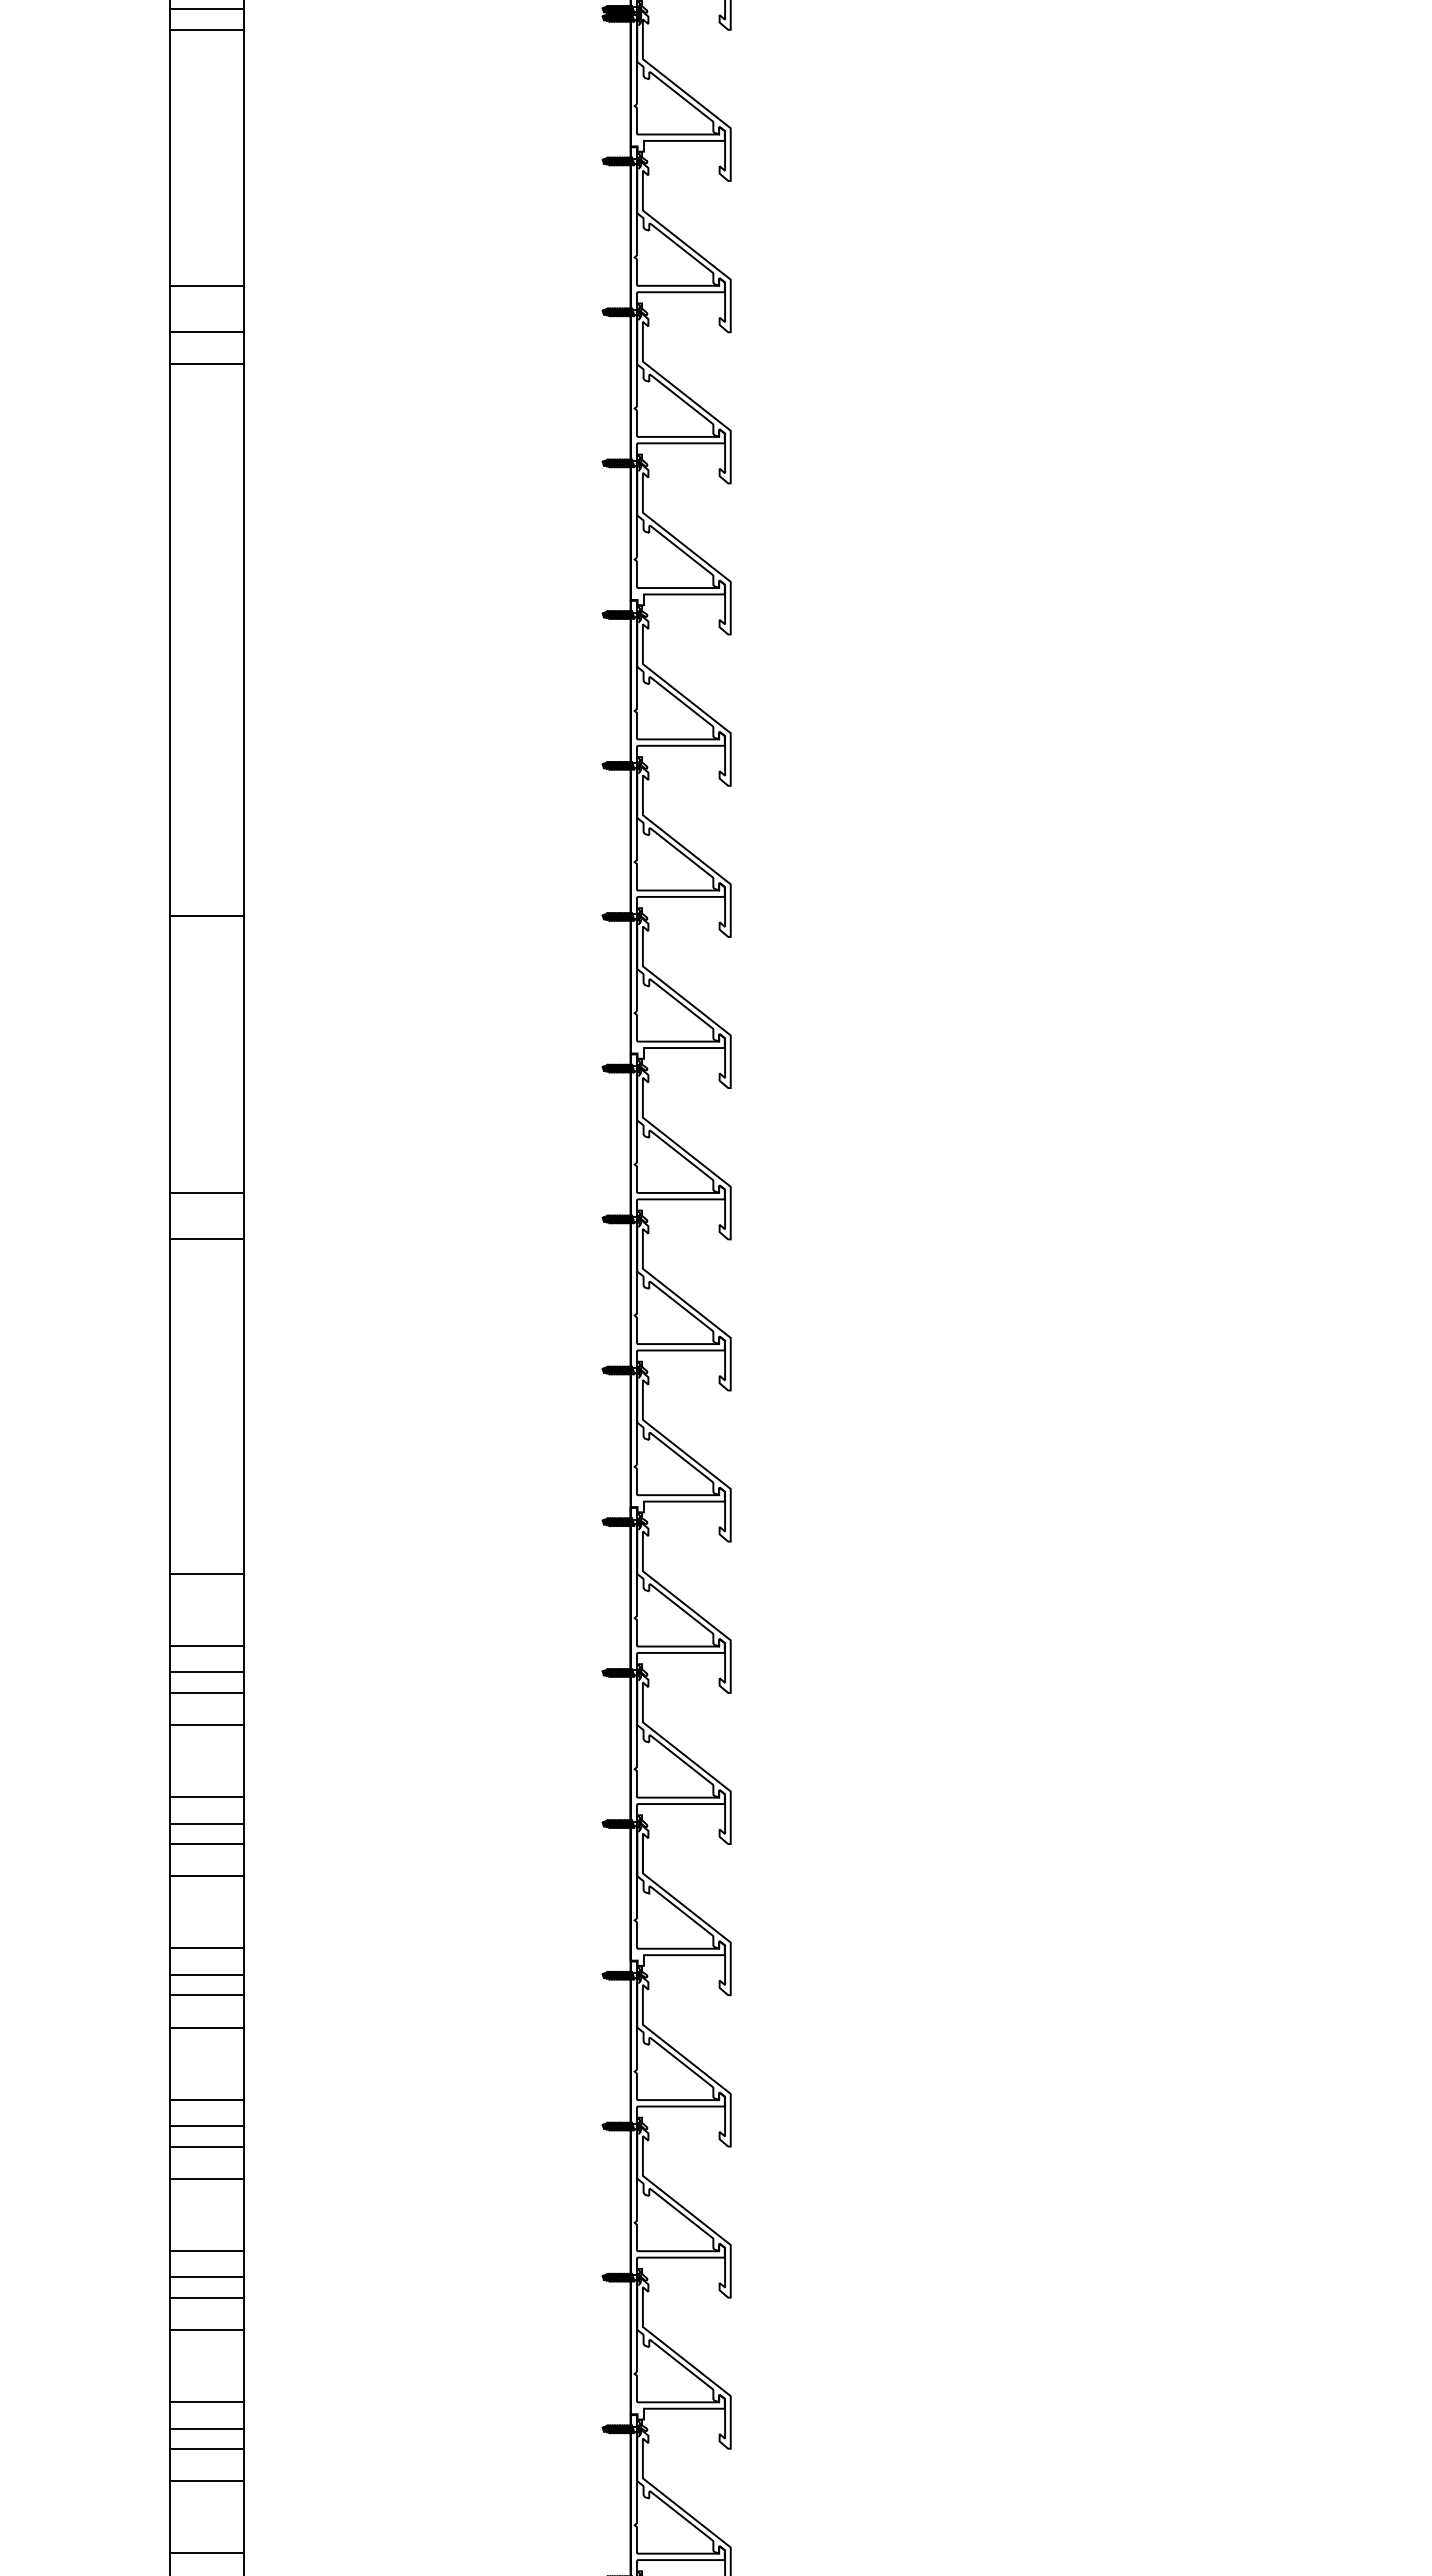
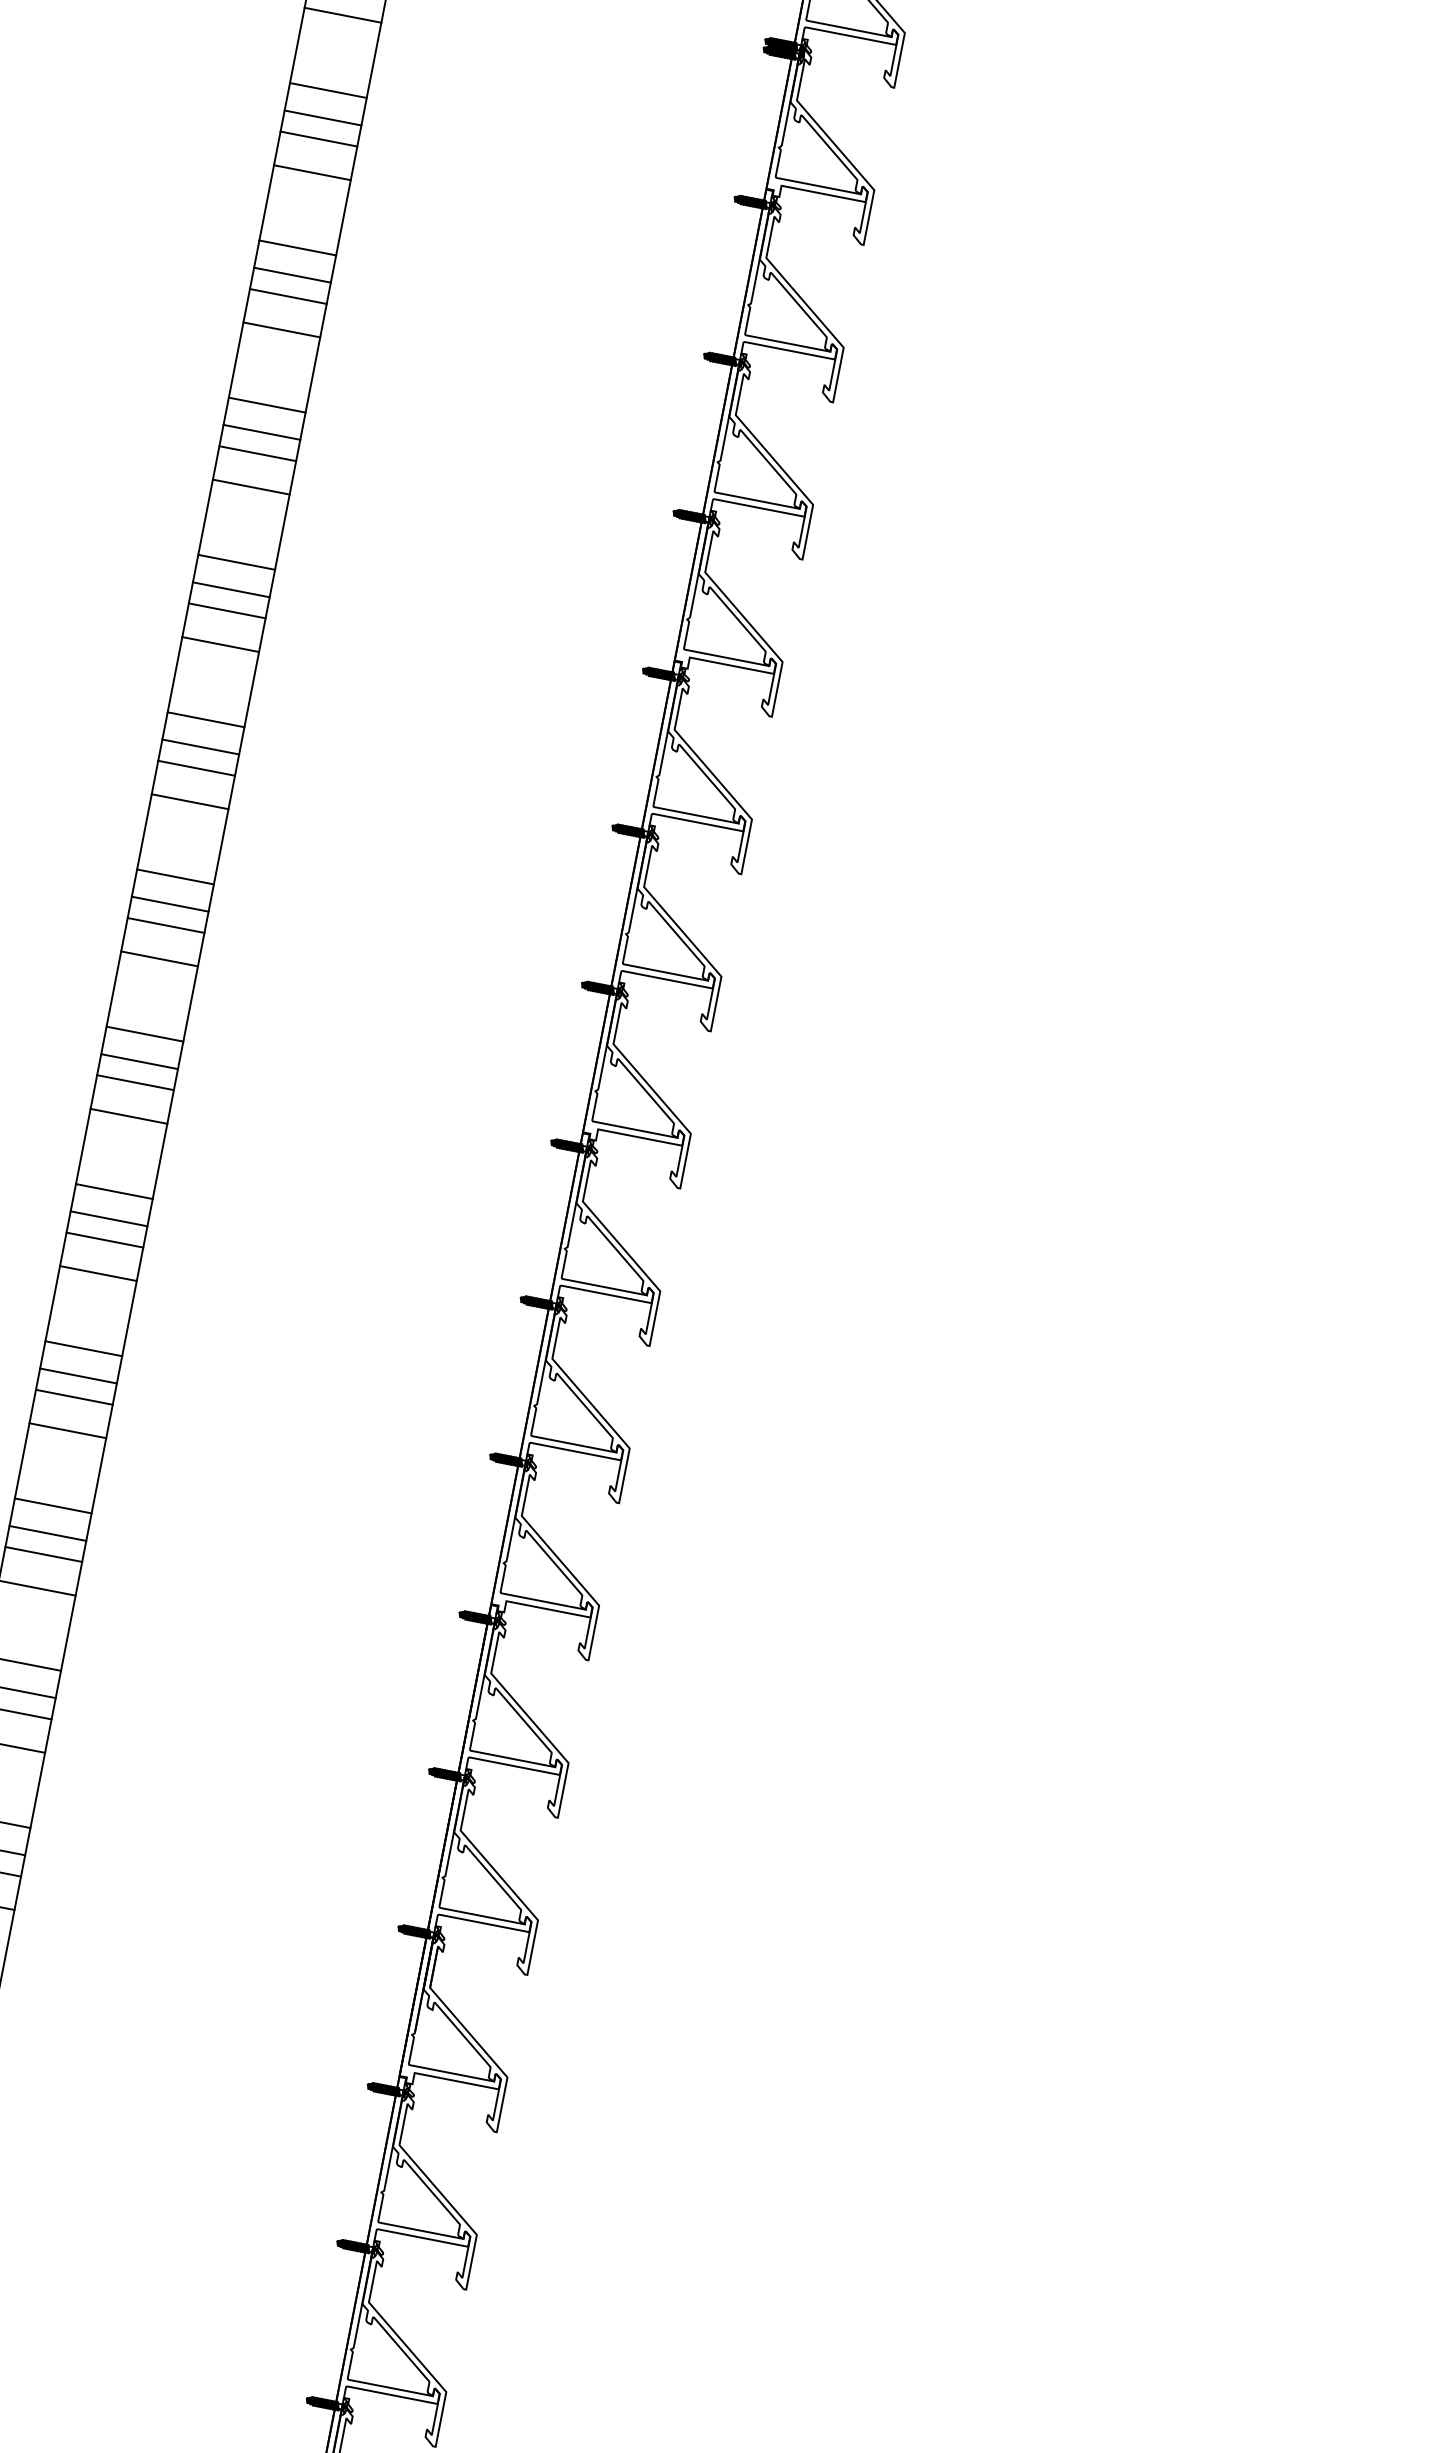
line: (206, 61) -> (342, 14), added
line: (206, 134) -> (327, 90), added
line: (206, 160) -> (322, 117), added
line: (206, 180) -> (318, 138), added
line: (206, 213) -> (311, 172), added
line: (206, 311) -> (291, 274), added
line: (206, 436) -> (266, 404), added
line: (206, 462) -> (261, 431), added
line: (206, 483) -> (257, 453), added
line: (206, 515) -> (250, 486), added
line: (206, 587) -> (236, 561), added
line: (206, 614) -> (230, 589), added
line: (206, 634) -> (226, 610), added
line: (206, 666) -> (220, 644), added
line: (206, 739) -> (205, 719), added
line: (206, 765) -> (200, 747), added
line: (206, 785) -> (196, 767), added
line: (206, 817) -> (189, 801), added
line: (206, 890) -> (174, 877), added
line: (206, 936) -> (165, 924), added
line: (206, 969) -> (158, 959), added
line: (206, 1041) -> (144, 1034), added
line: (206, 1067) -> (139, 1061), added
line: (206, 1088) -> (134, 1083), added
line: (206, 1120) -> (128, 1116), added
line: (206, 1218) -> (108, 1218), added
line: (206, 1271) -> (97, 1273), added
line: (206, 1343) -> (83, 1348), added
line: (206, 1370) -> (77, 1376), added
line: (206, 1390) -> (73, 1397), added
line: (206, 1422) -> (67, 1430), added
line: (206, 1494) -> (52, 1505), added
line: (206, 1521) -> (47, 1533), added
line: (206, 1541) -> (43, 1554), added

